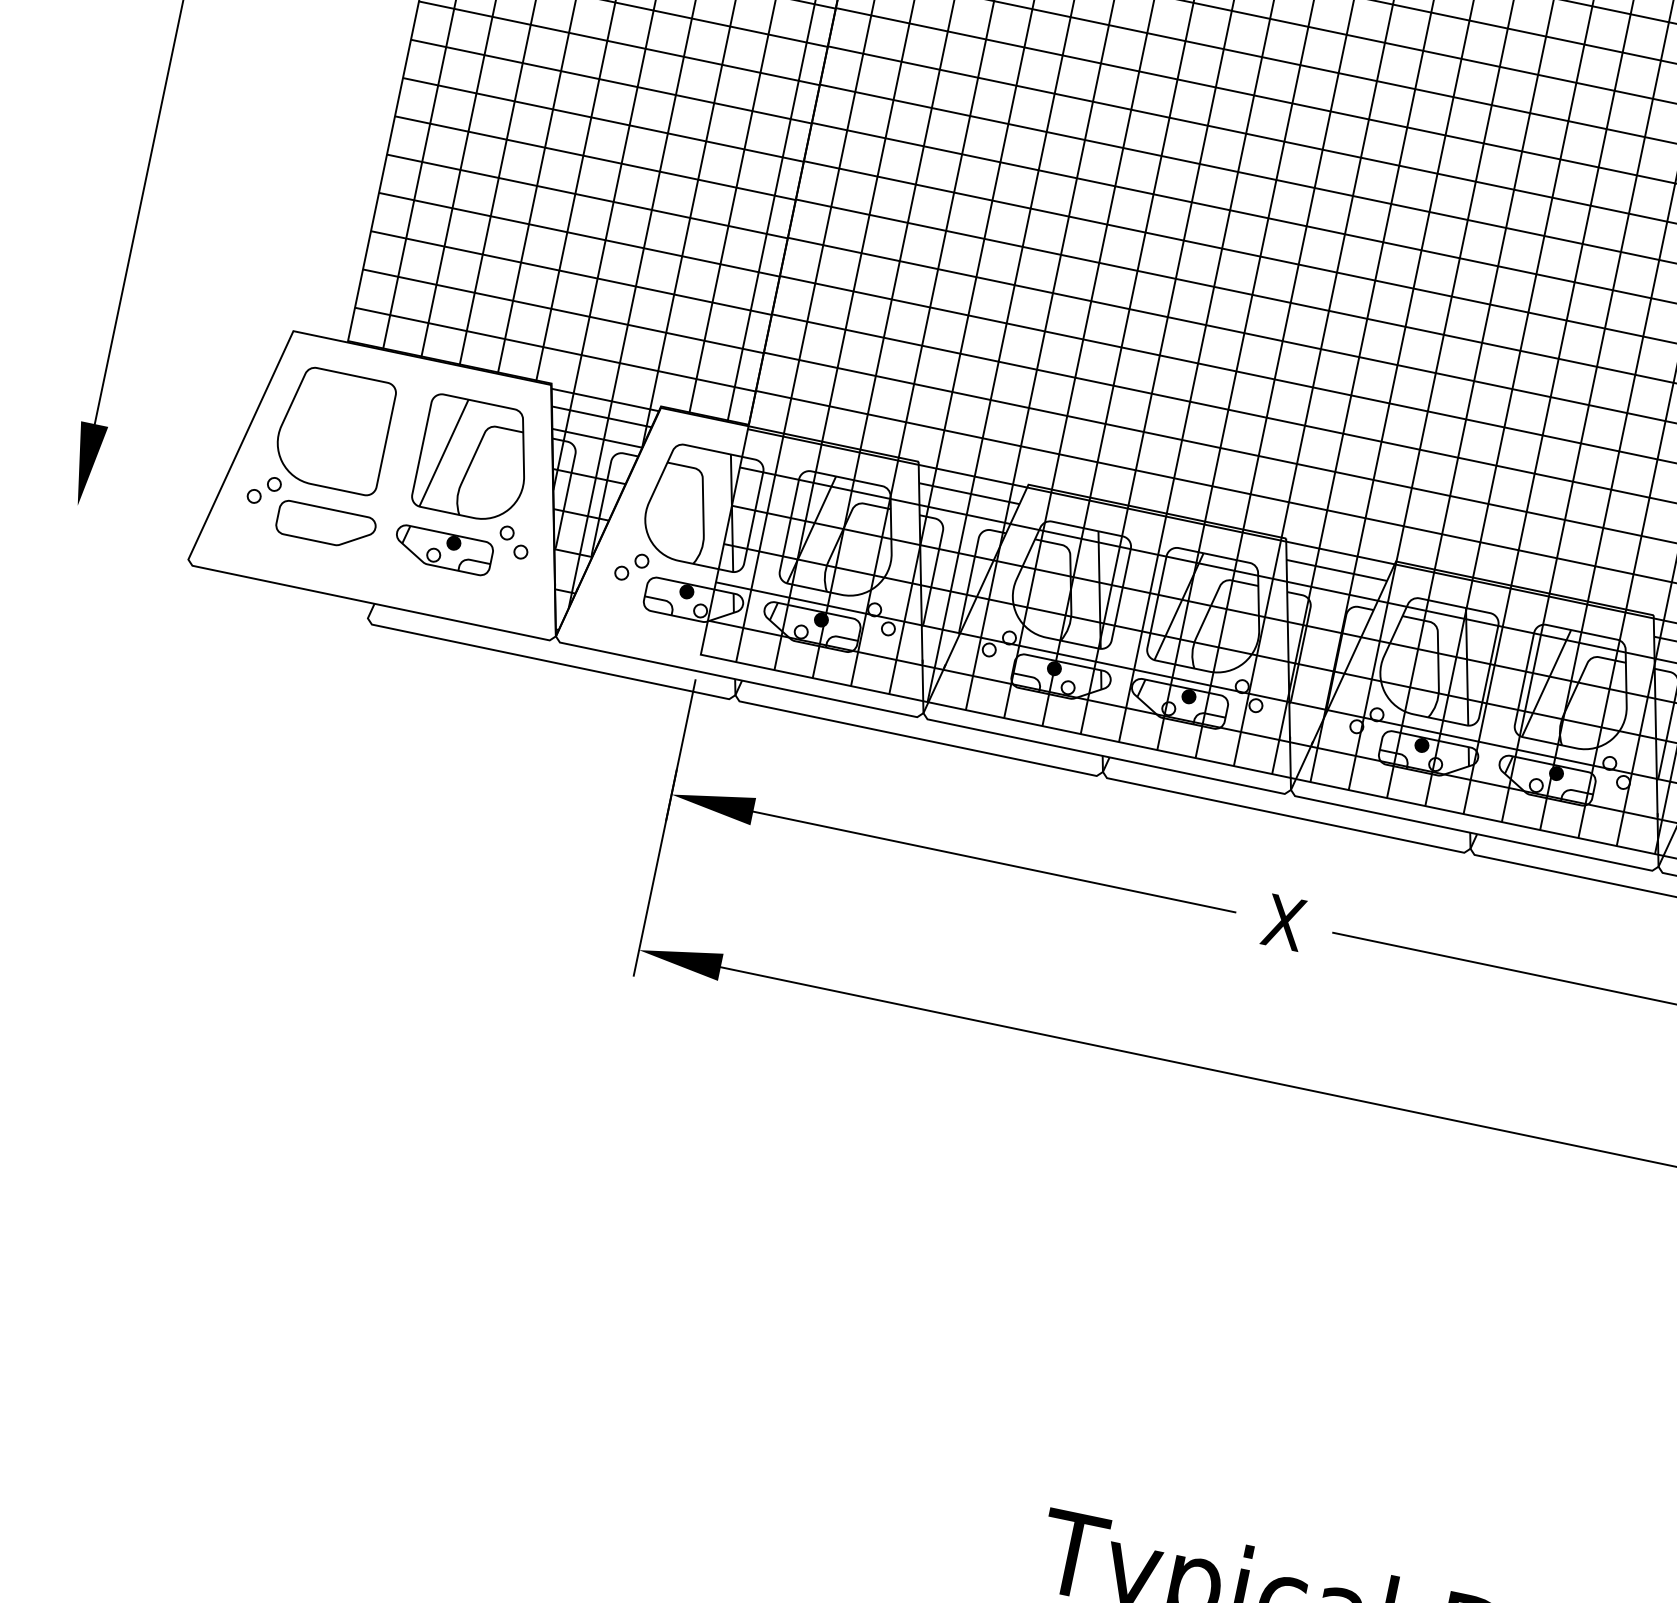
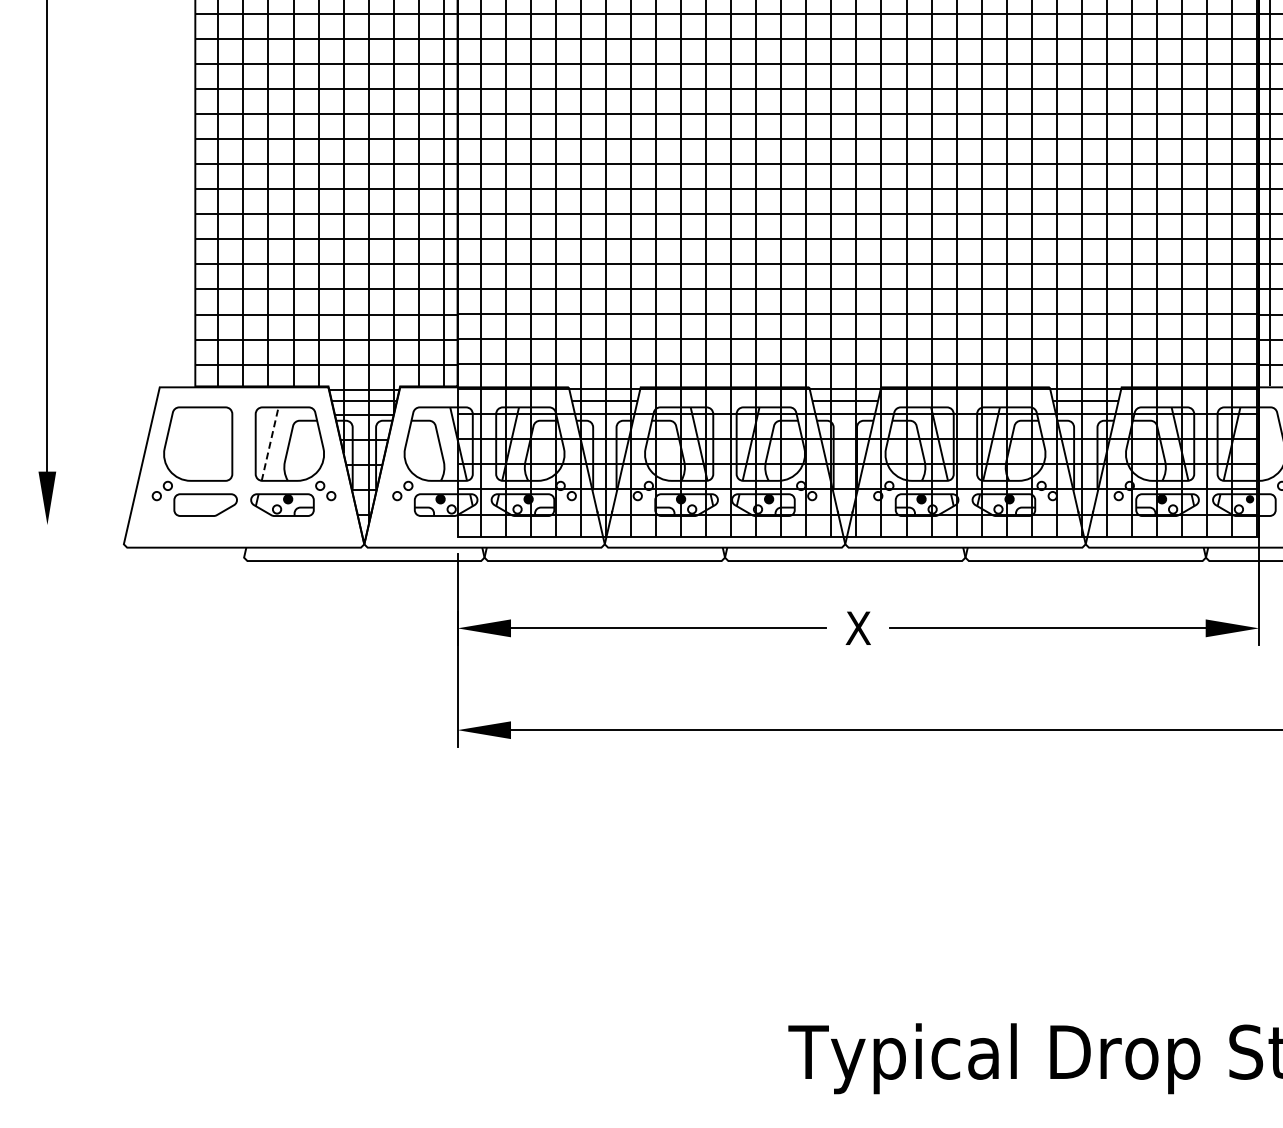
line: (444, 453) -> (270, 444), solid -> dashed

